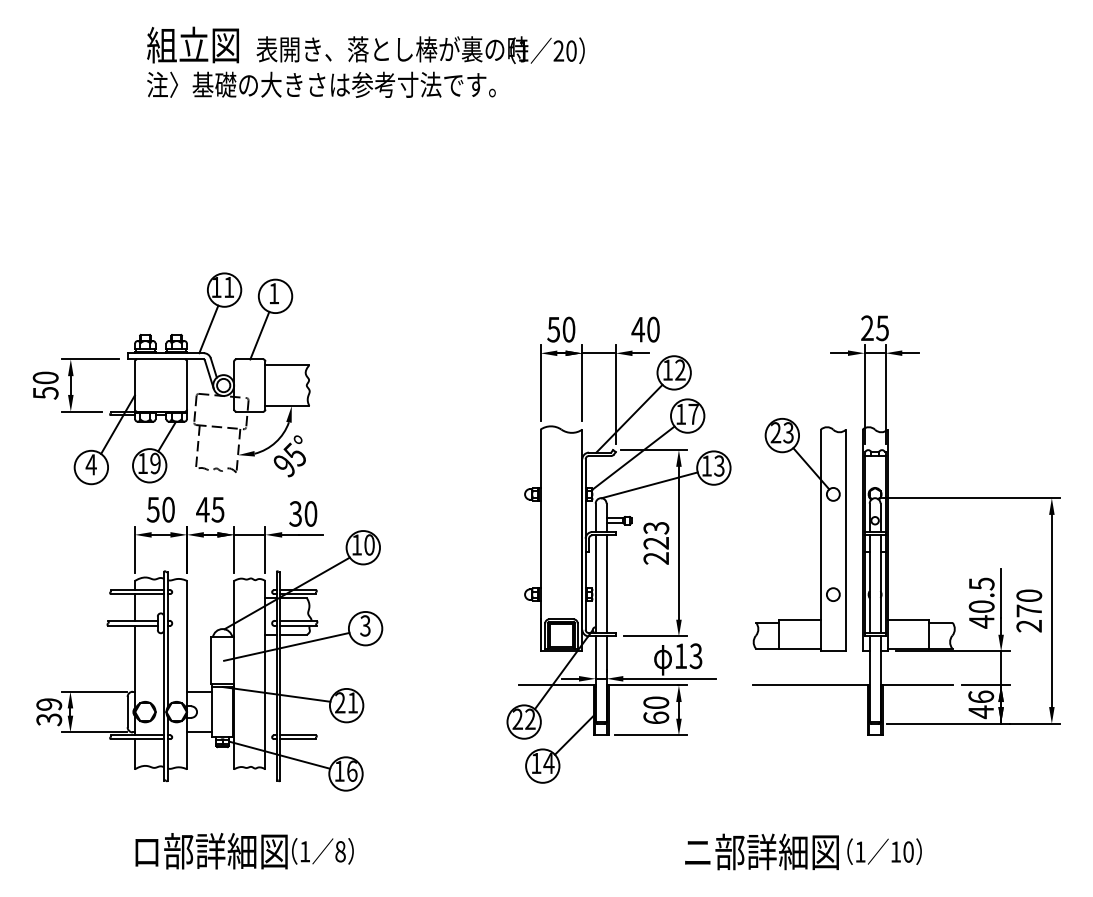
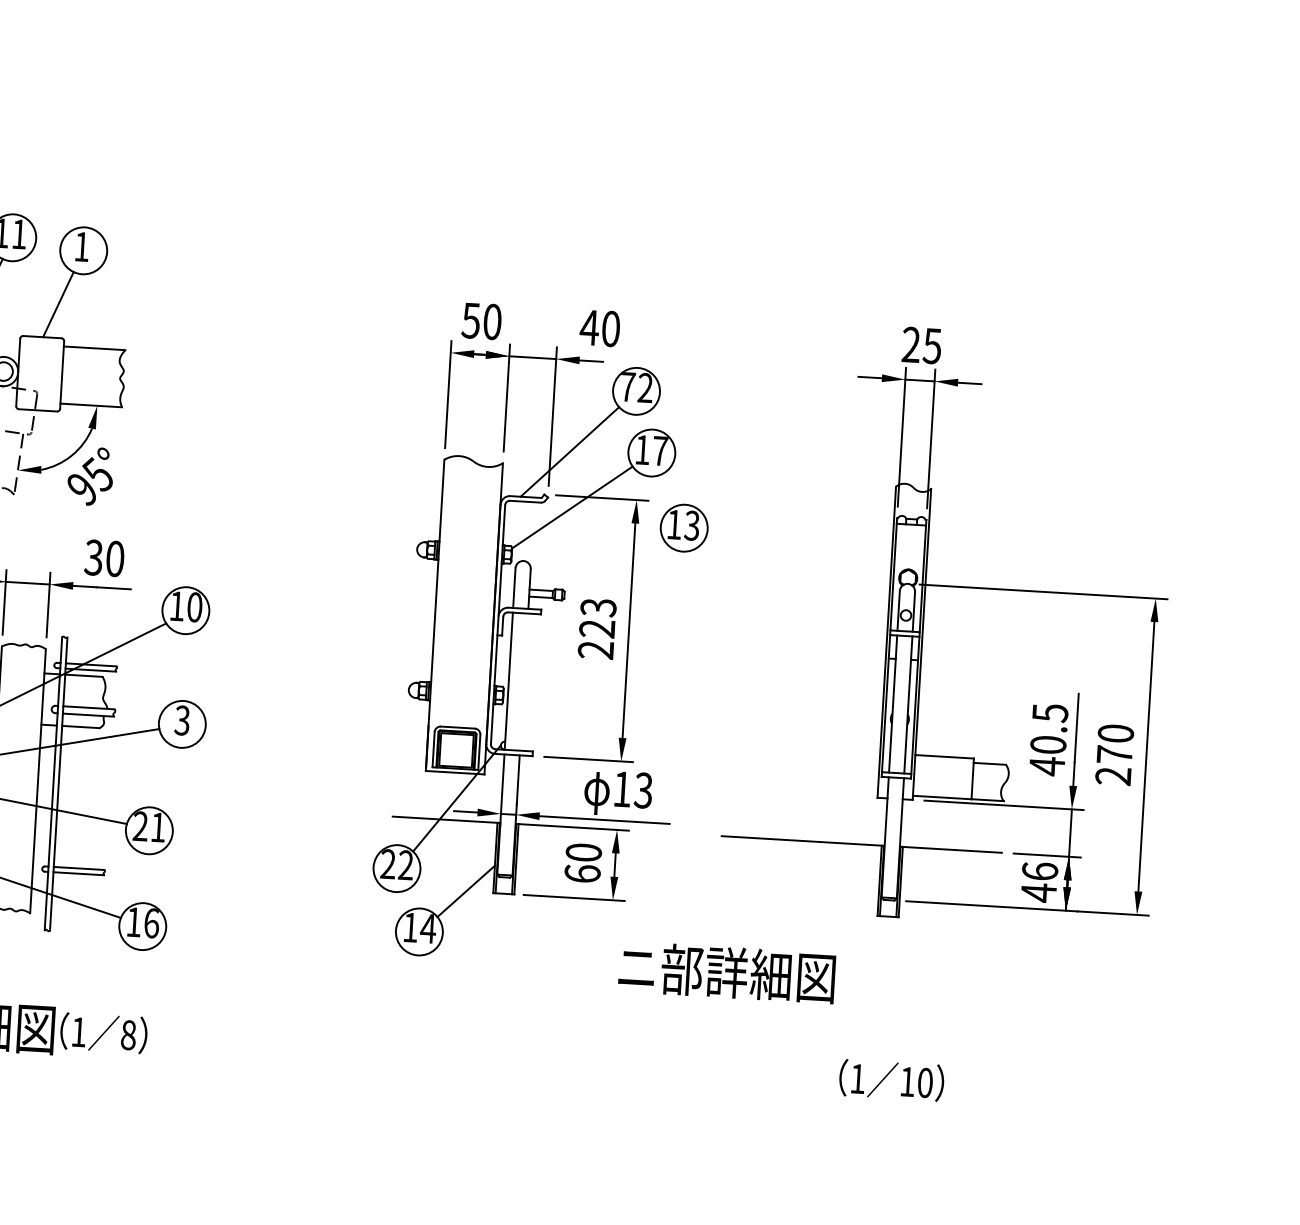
text: (668, 369) -> (628, 386), 12 -> 72
line: (649, 485) -> (592, 547), removed
part: (820, 534) -> (828, 630), removed
line: (606, 584) -> (523, 682), removed
text: (761, 851) -> (726, 971), moved

